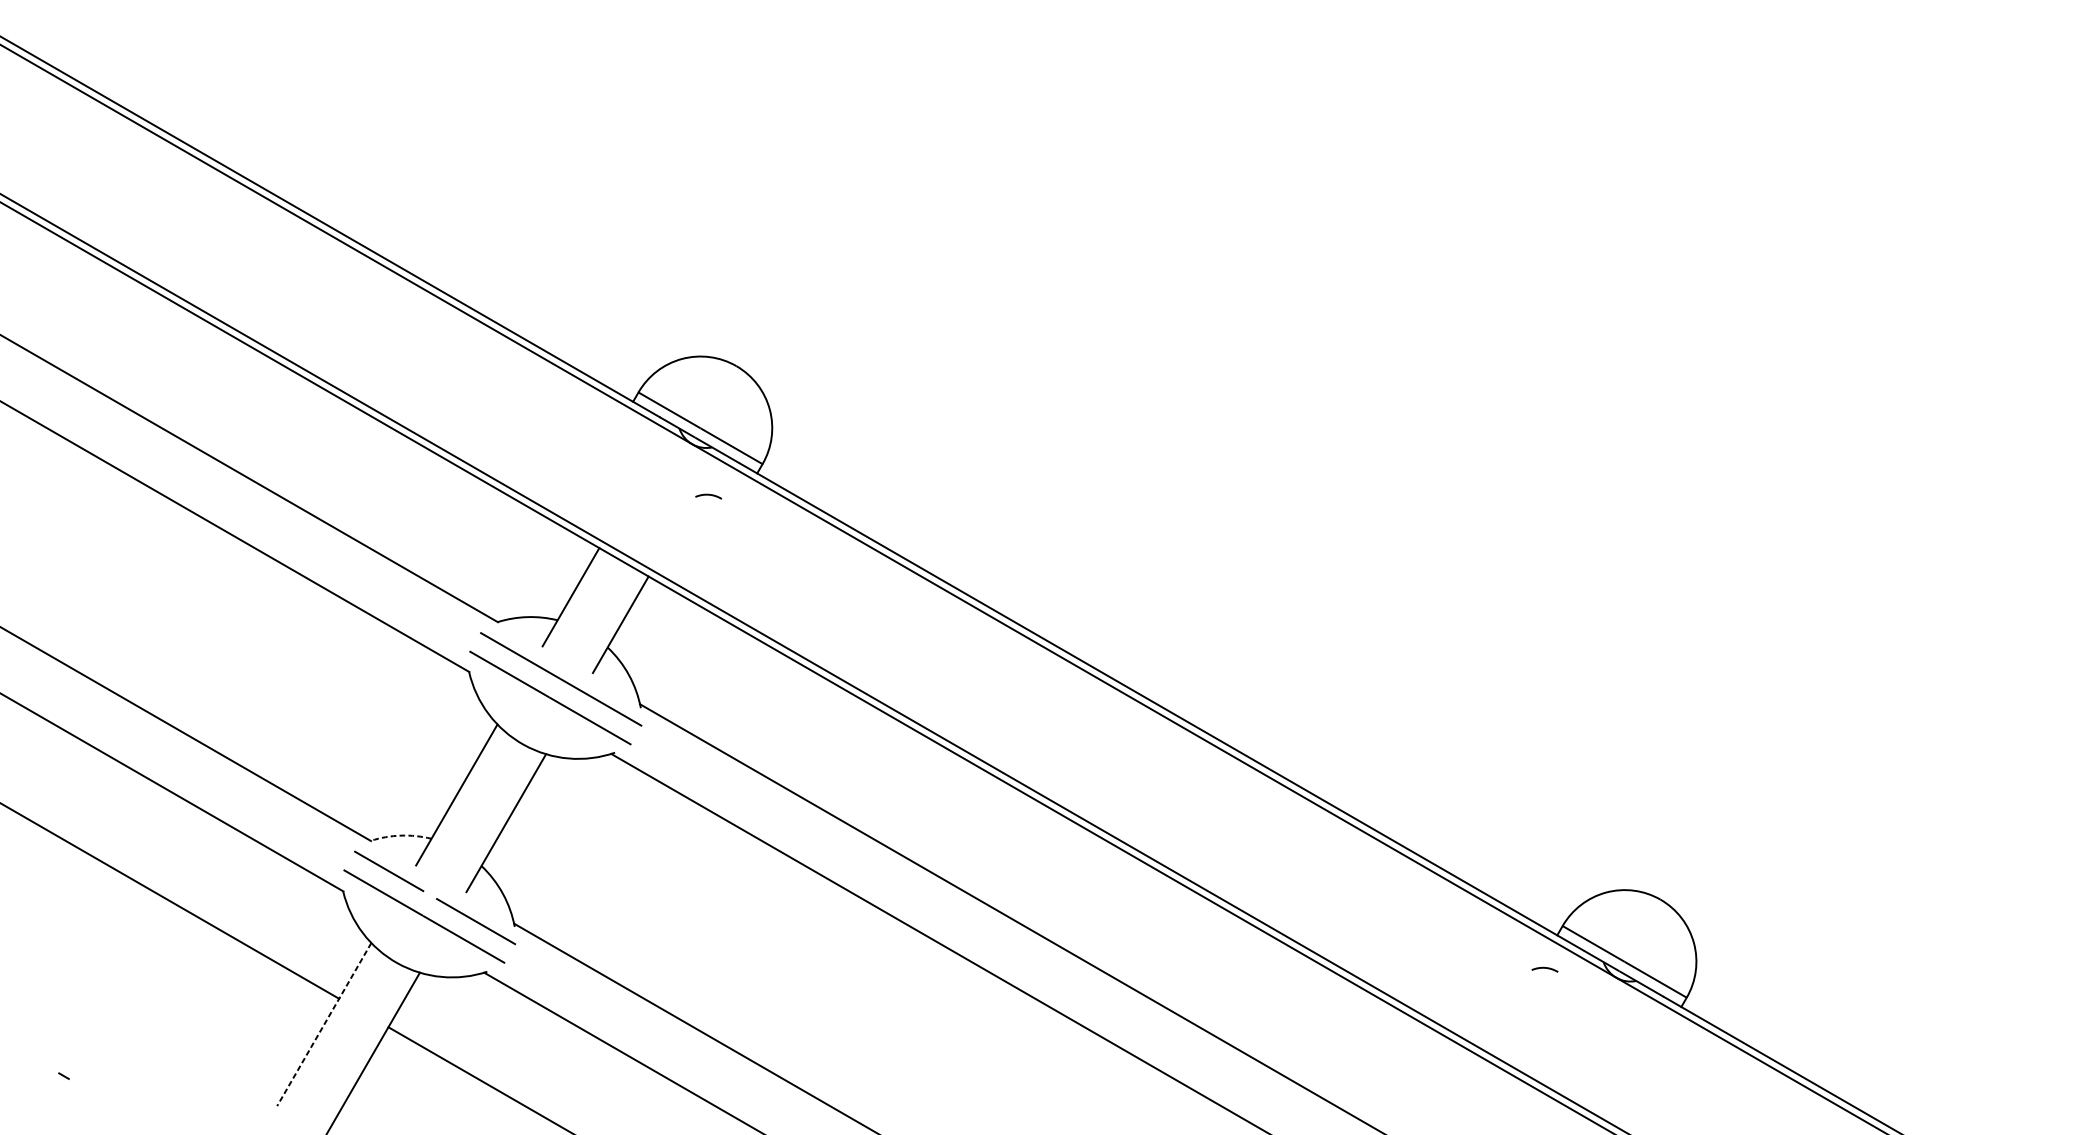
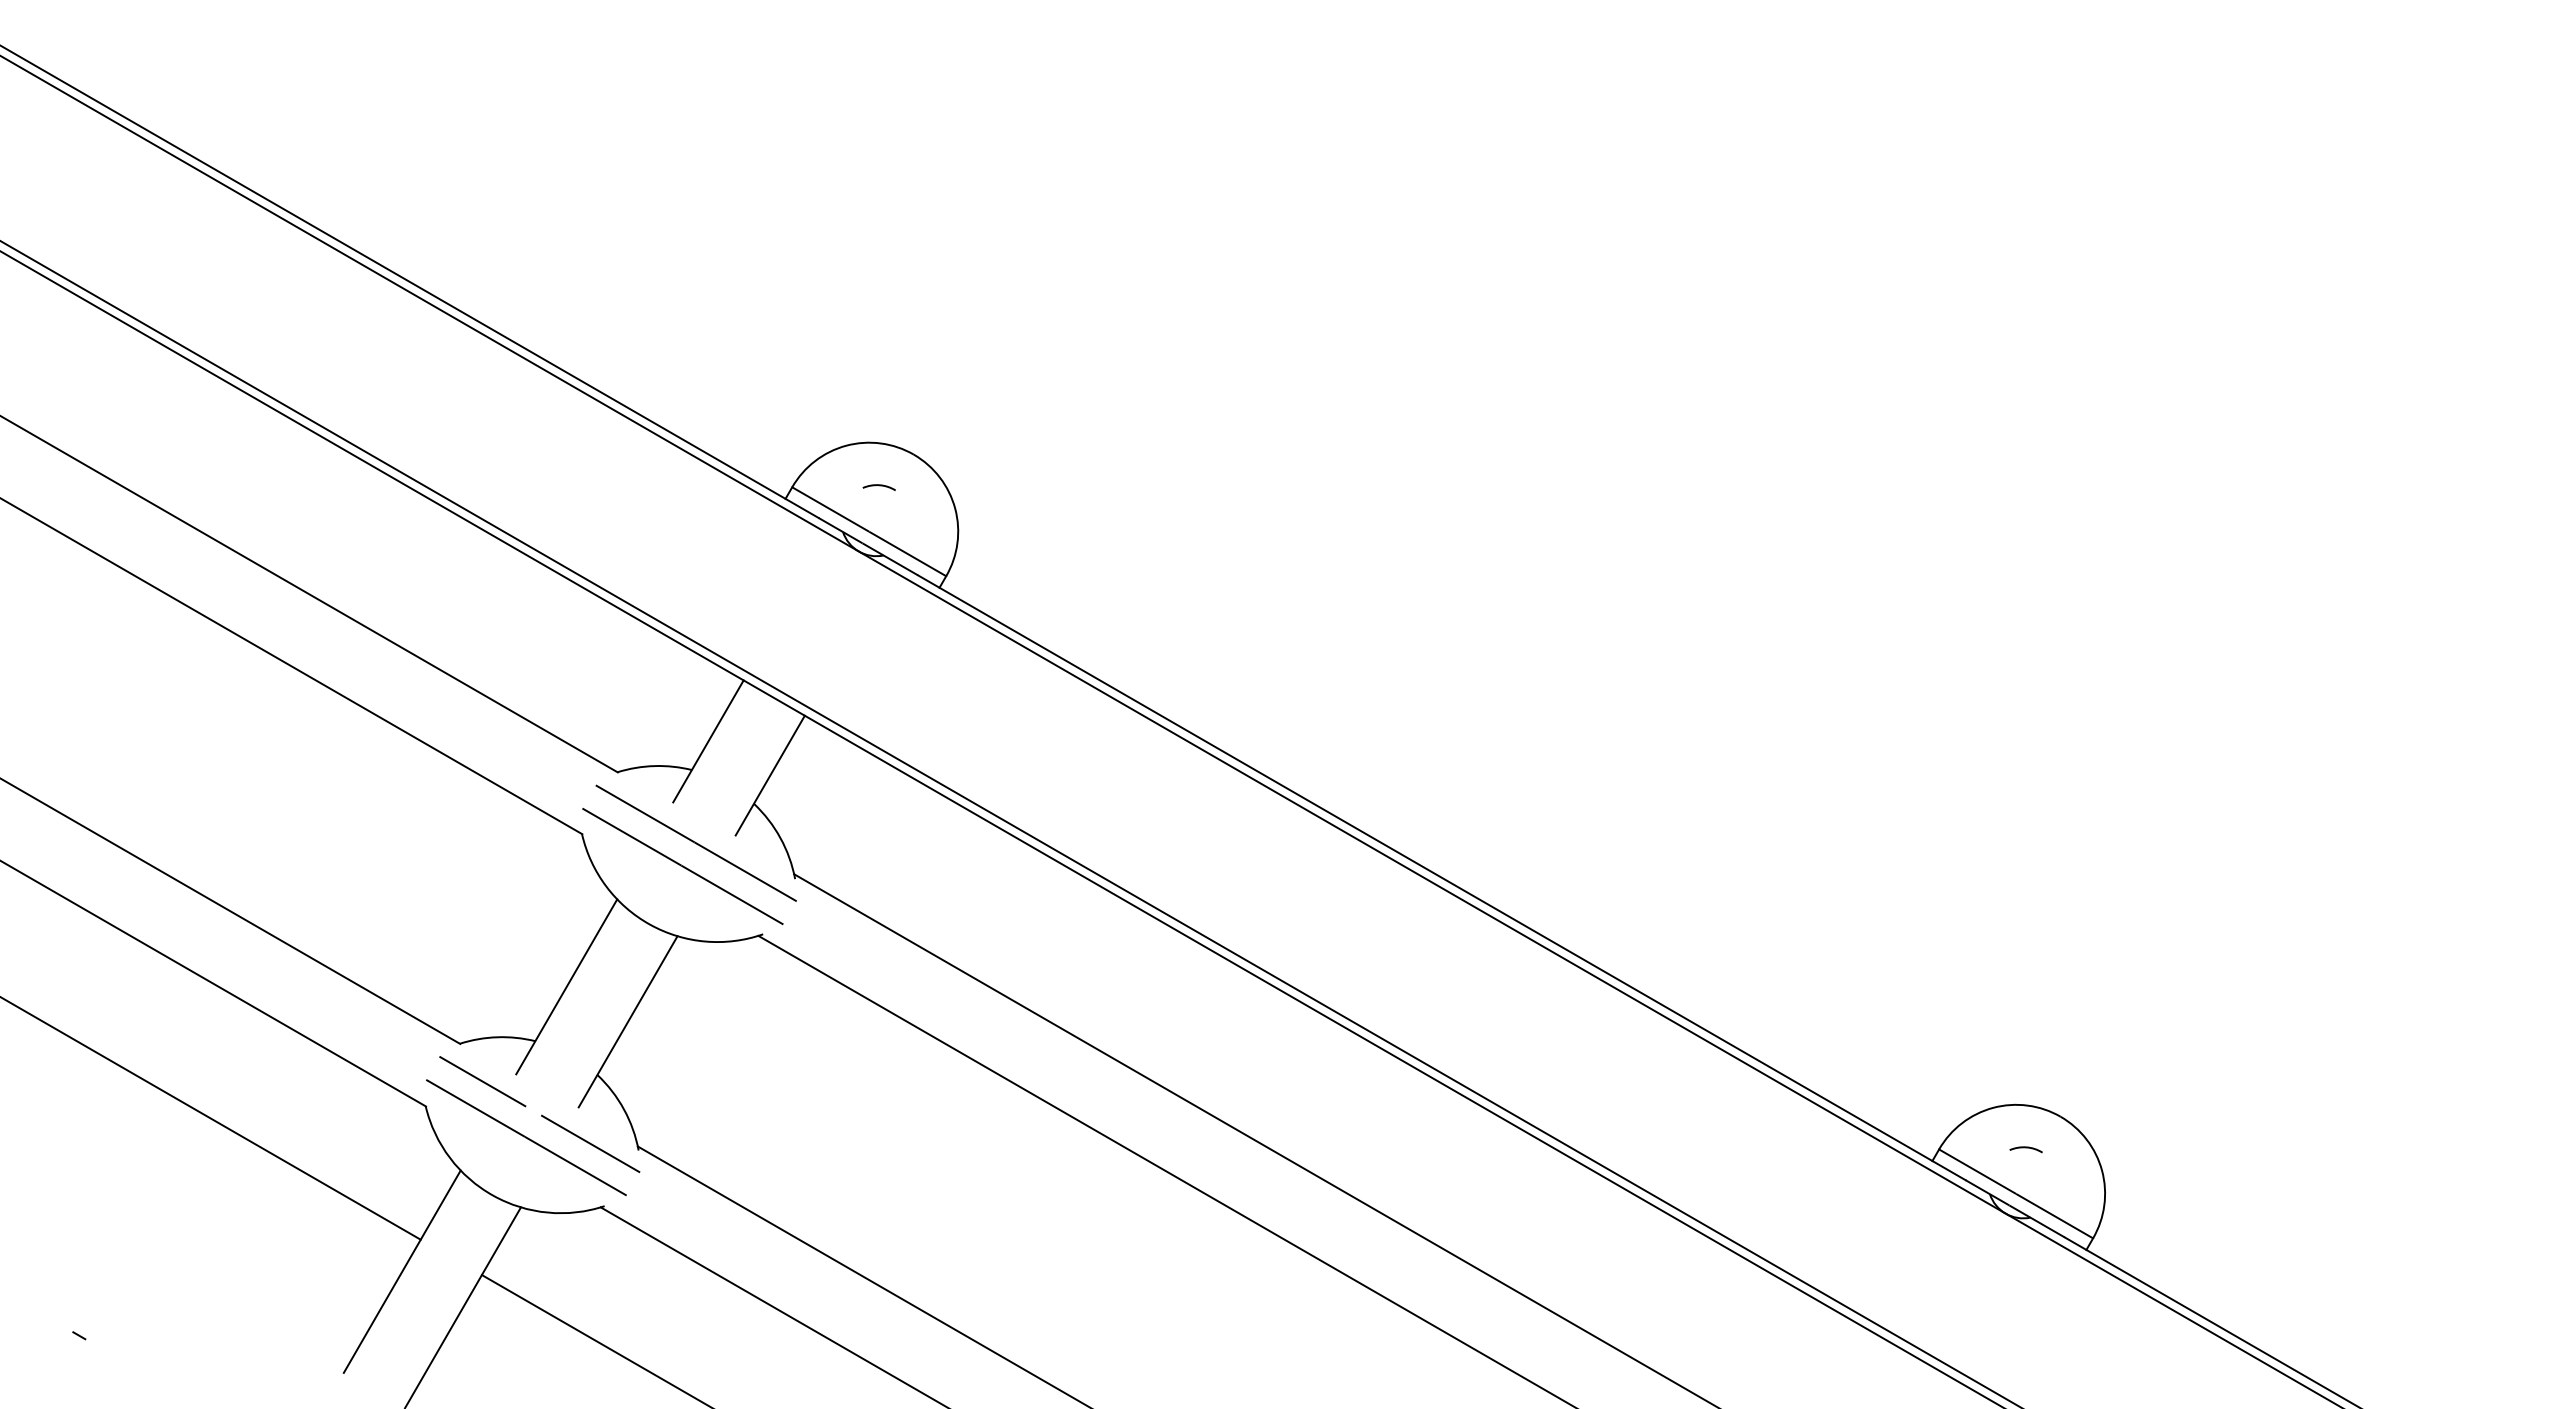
arc: (708, 495) -> (878, 486), moved
arc: (401, 835) -> (497, 1037), dashed -> solid
arc: (1544, 968) -> (2025, 1148), moved
line: (324, 1024) -> (402, 1271), dashed -> solid

